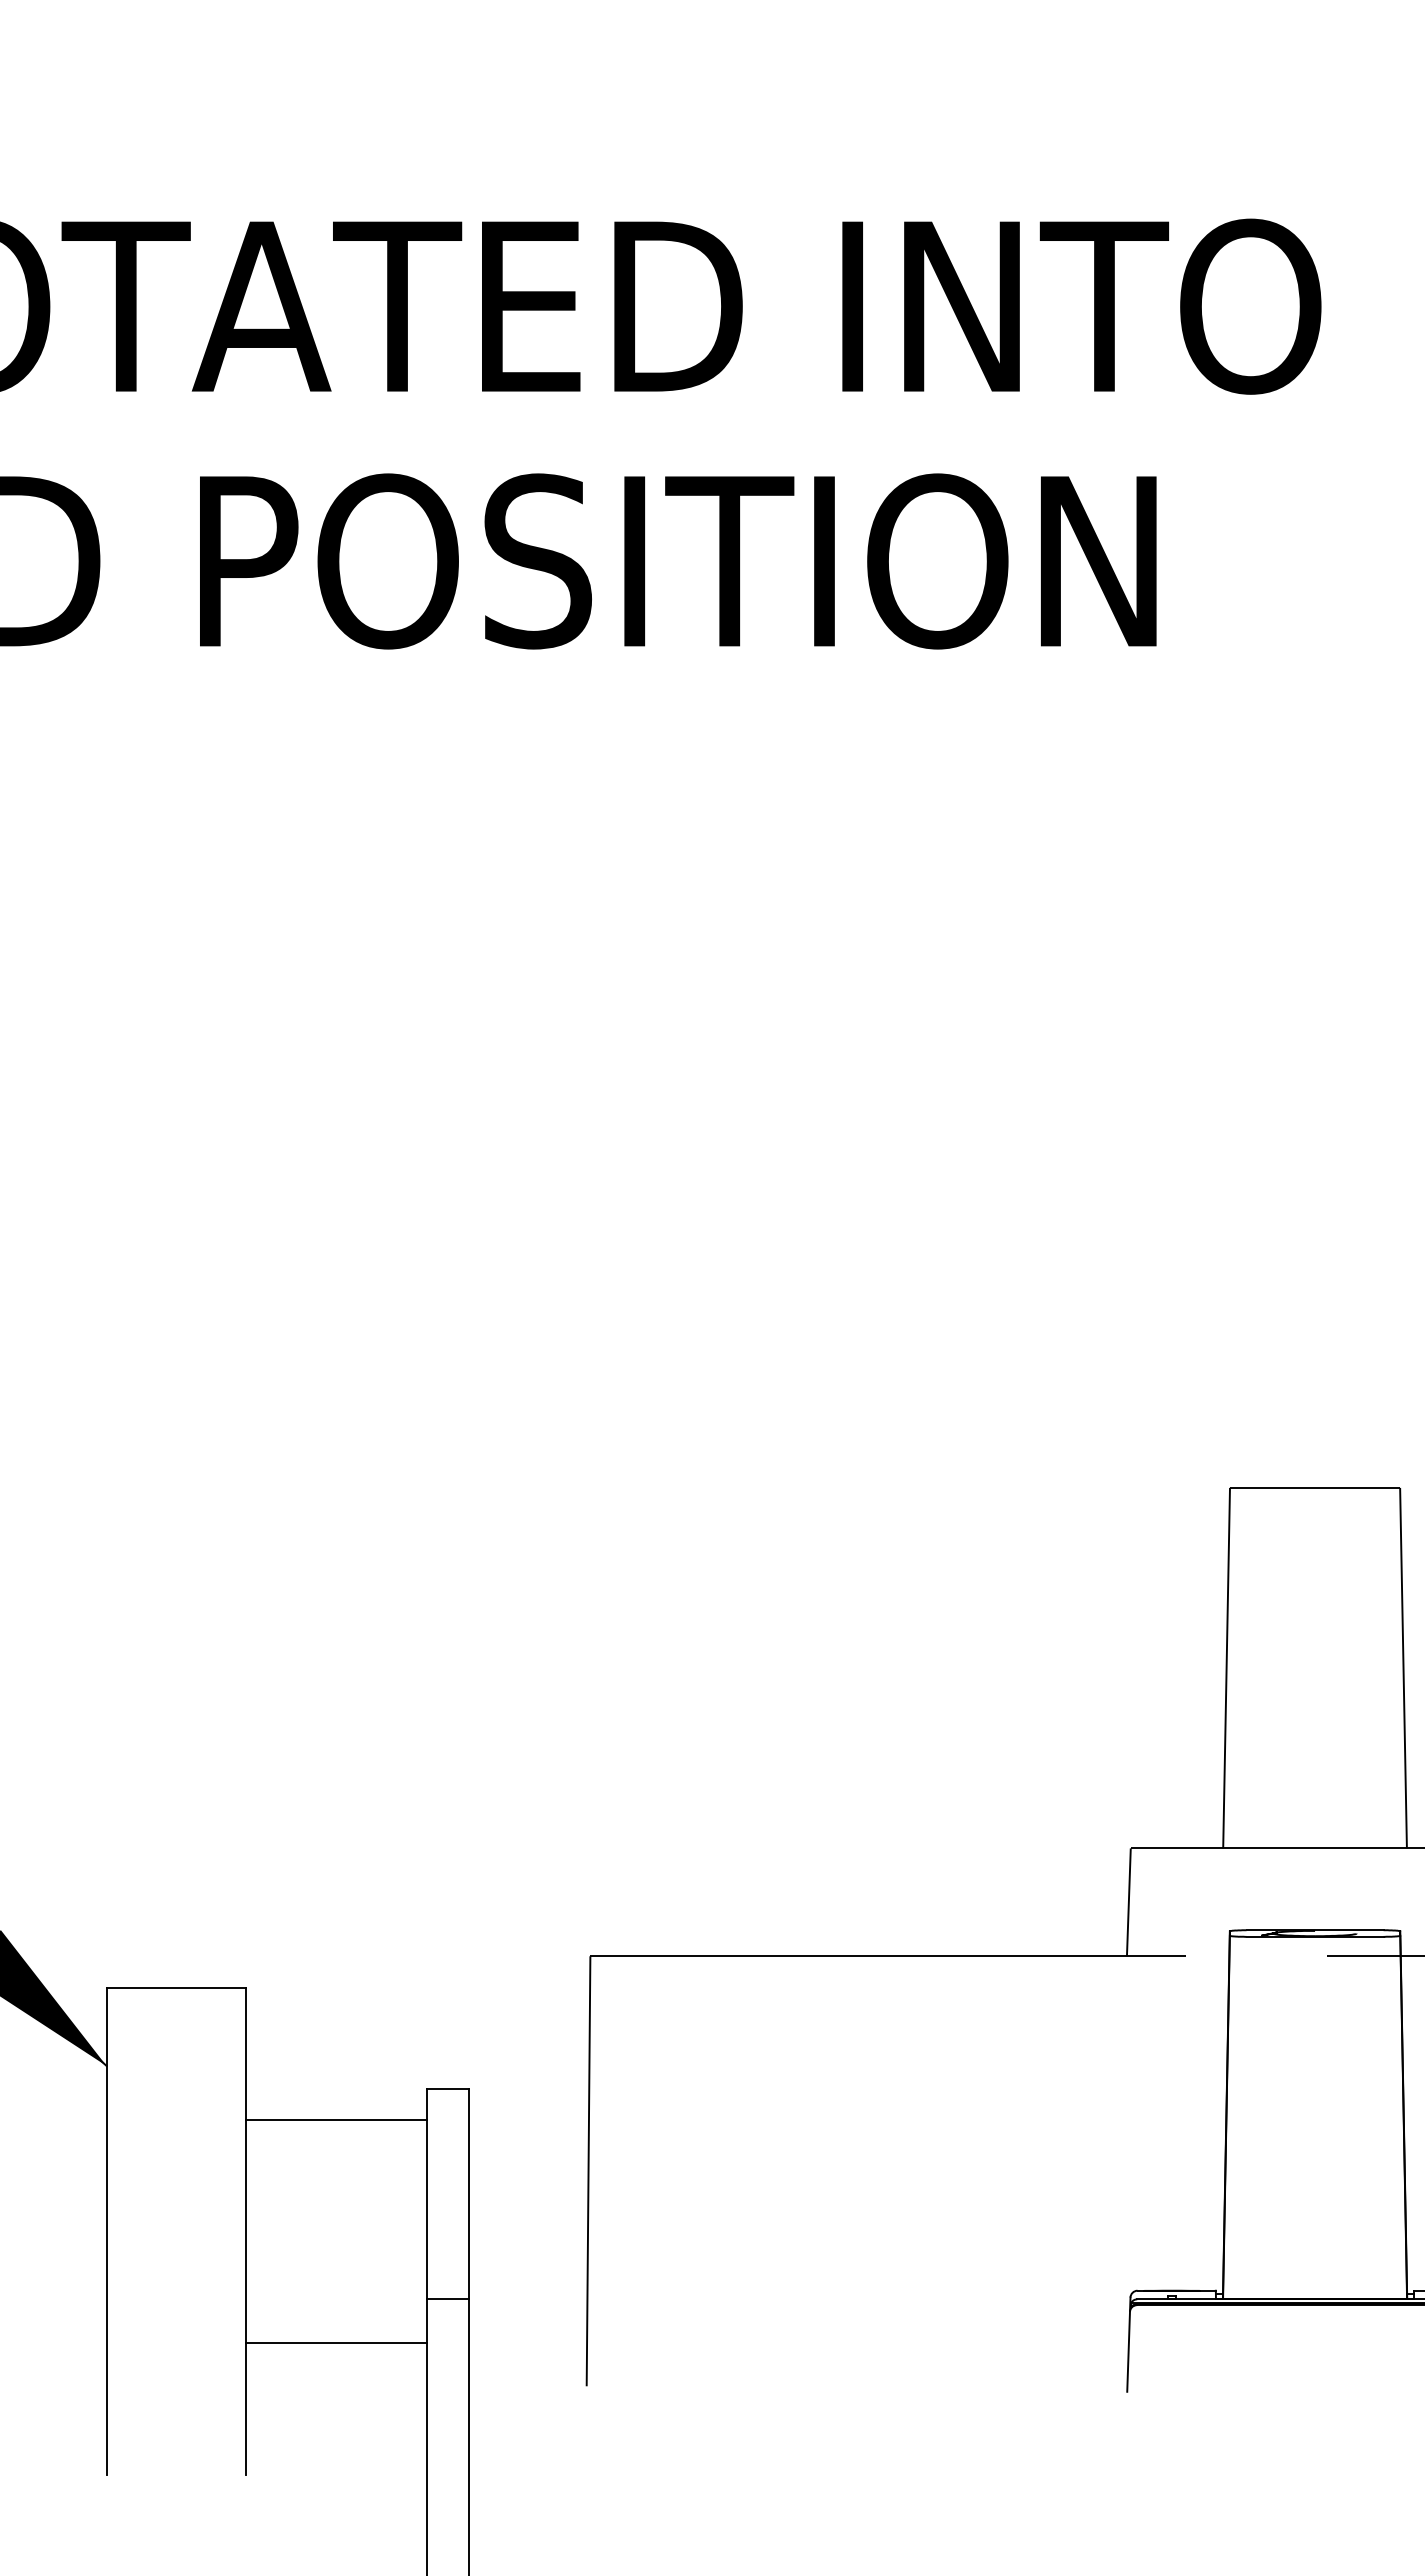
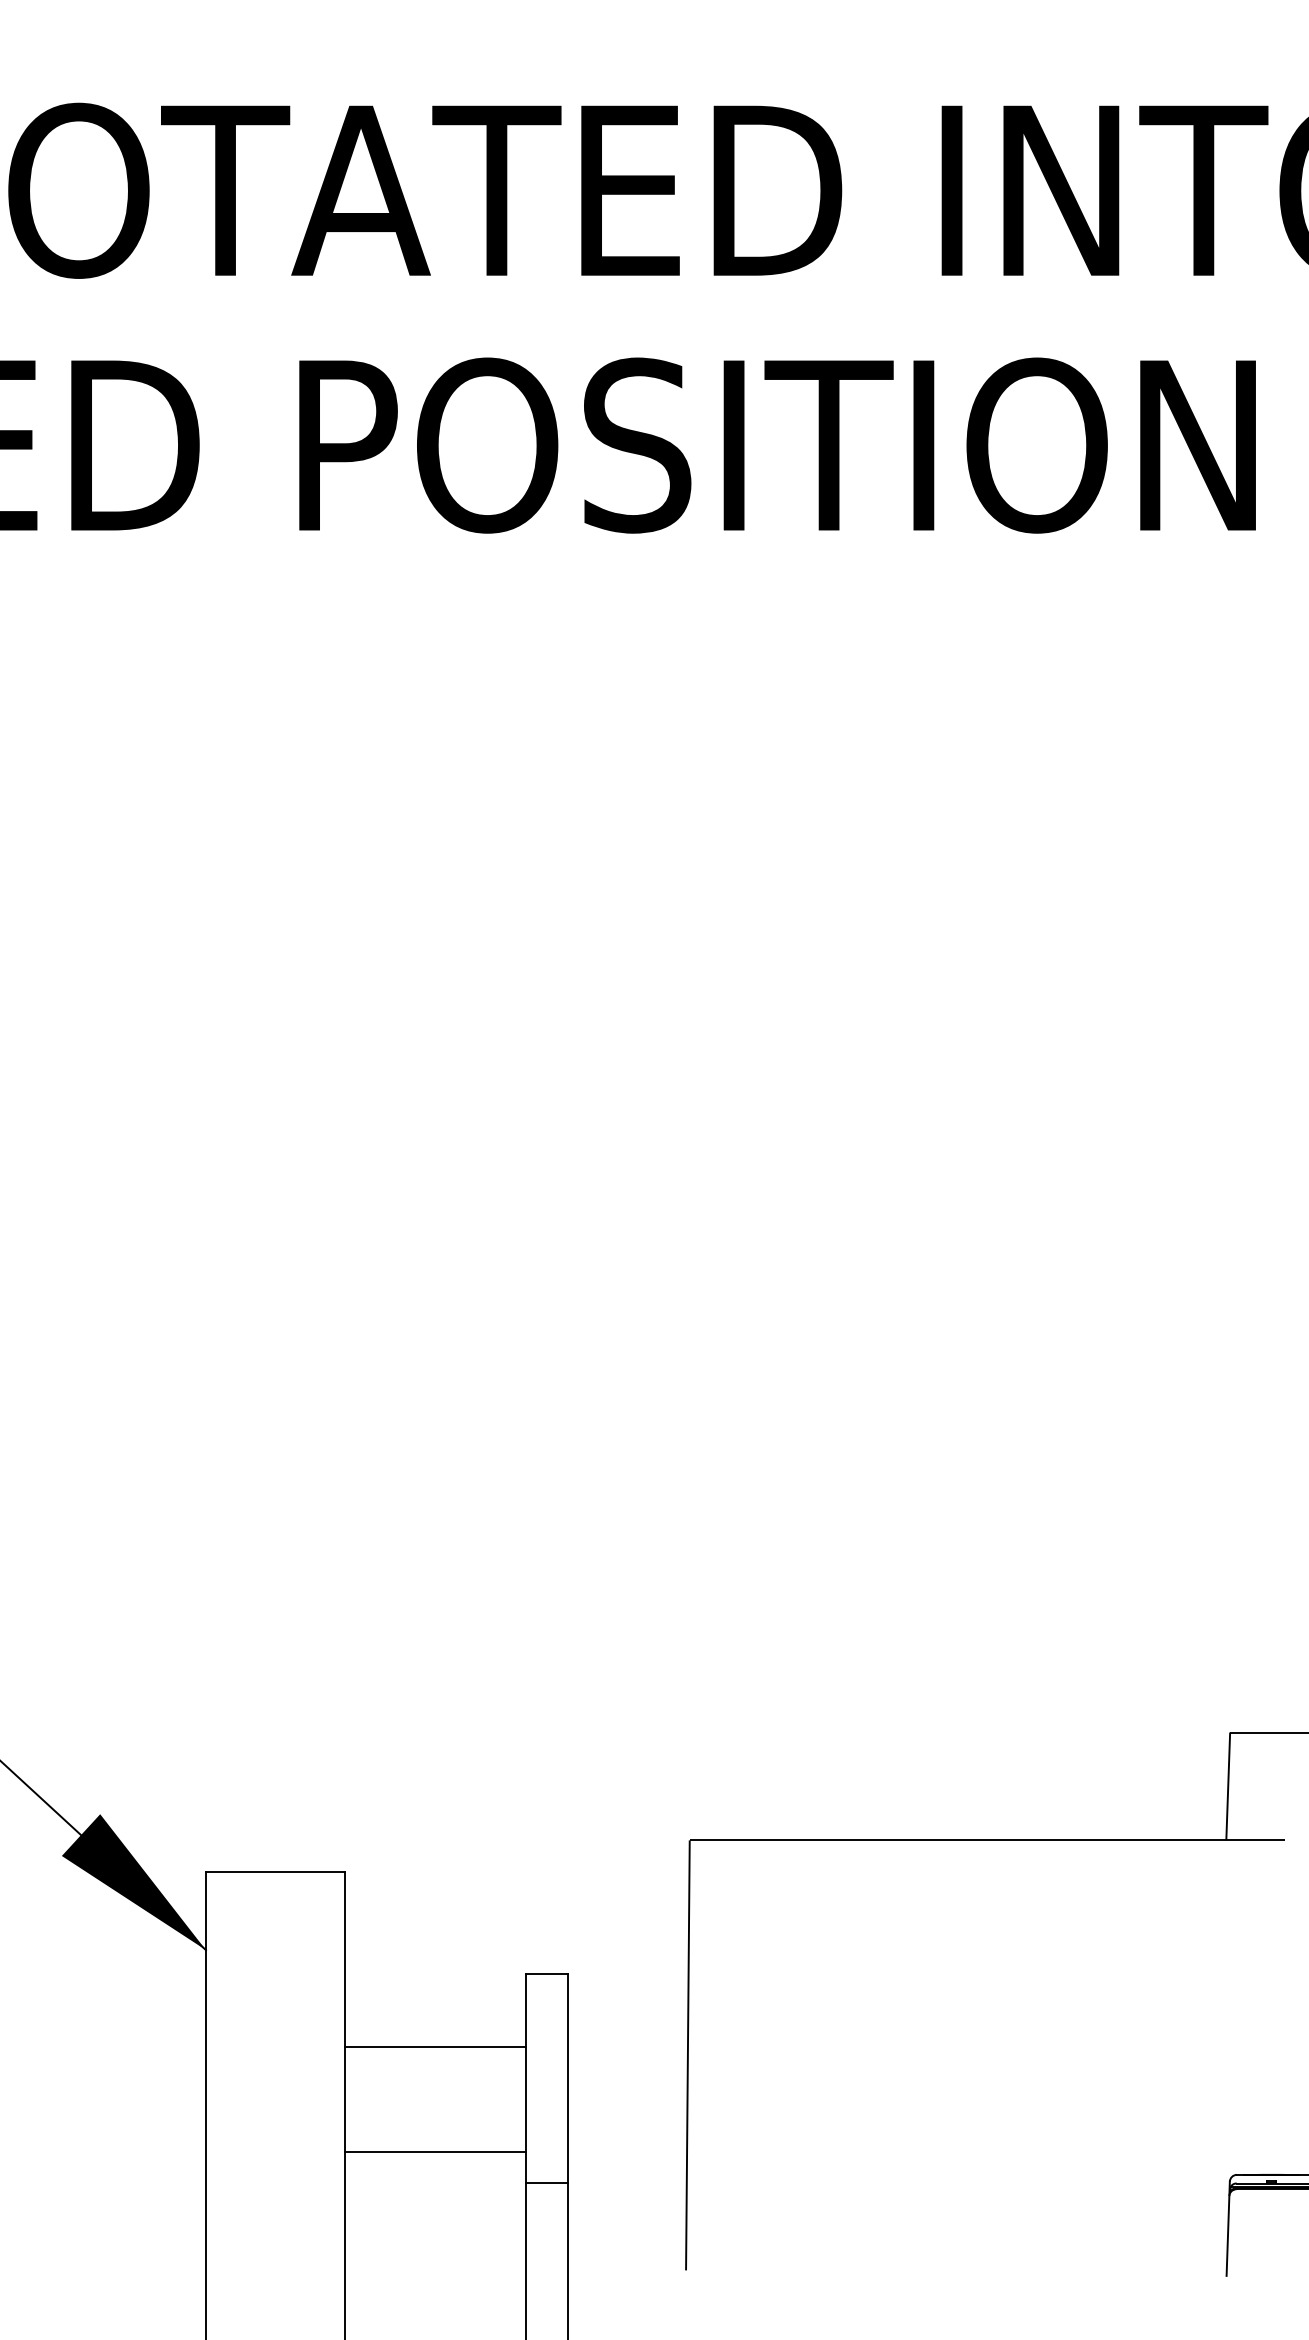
line: (336, 2120) -> (435, 2047), moved
line: (336, 2342) -> (435, 2151), moved

